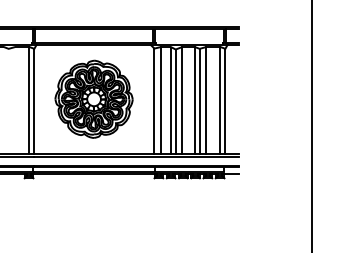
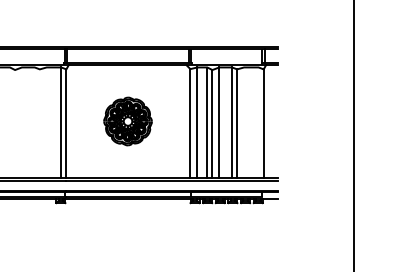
part: (93, 99) -> (127, 121), size x0.6
line: (206, 100) -> (244, 122), removed
line: (220, 100) -> (258, 122), removed

